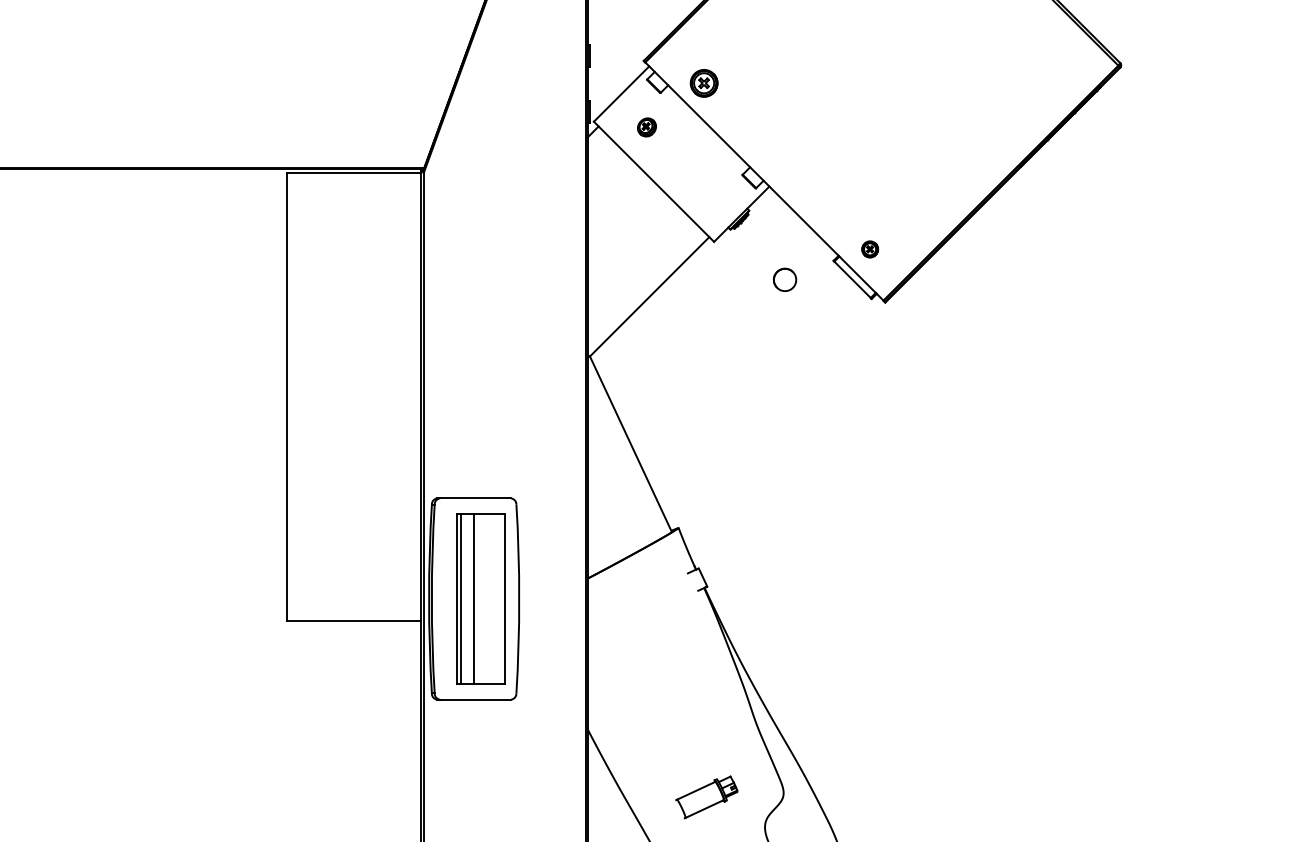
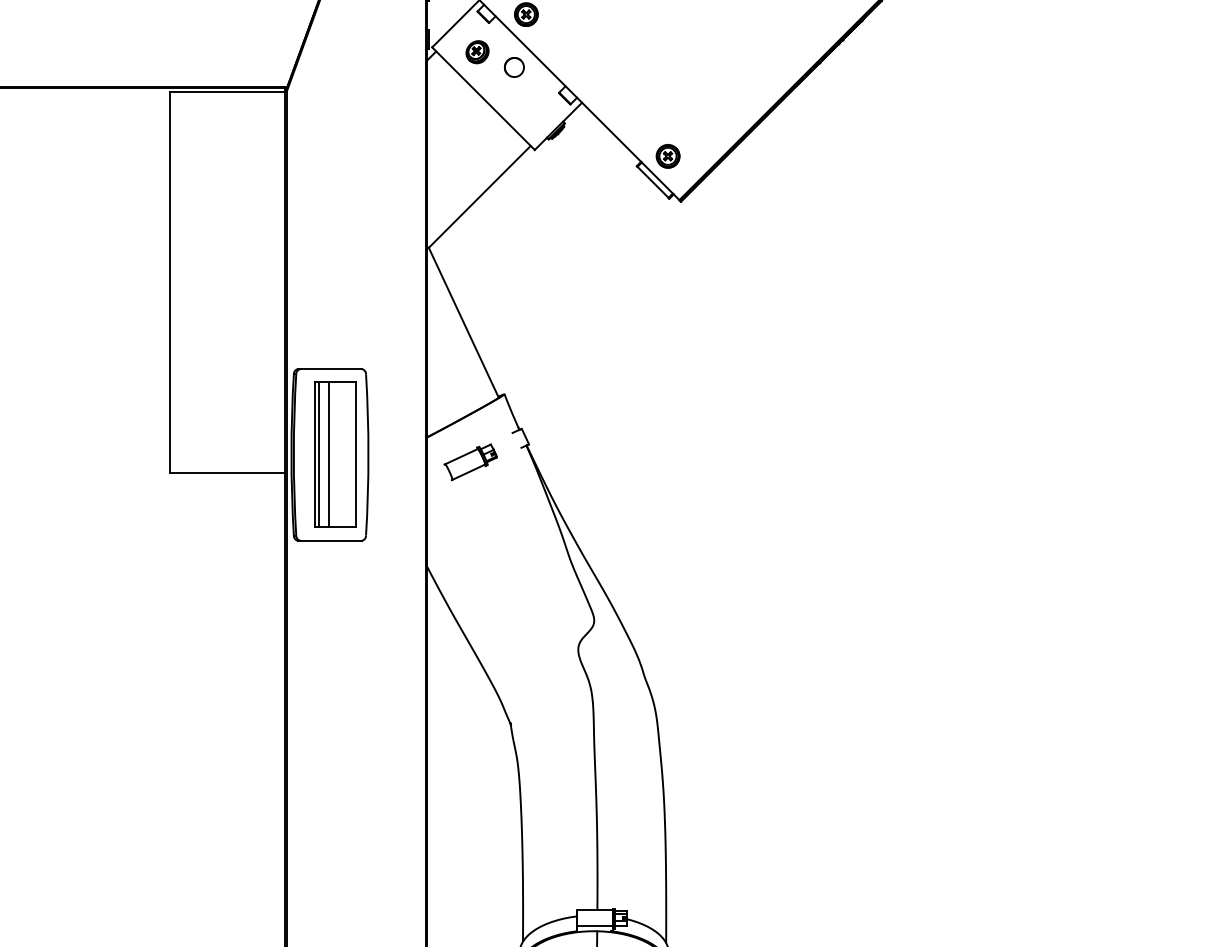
part: (646, 127) -> (477, 52), size x1.43
part: (869, 249) -> (667, 156), size x1.67
part: (783, 279) -> (513, 67), moved
part: (706, 797) -> (470, 462), moved

